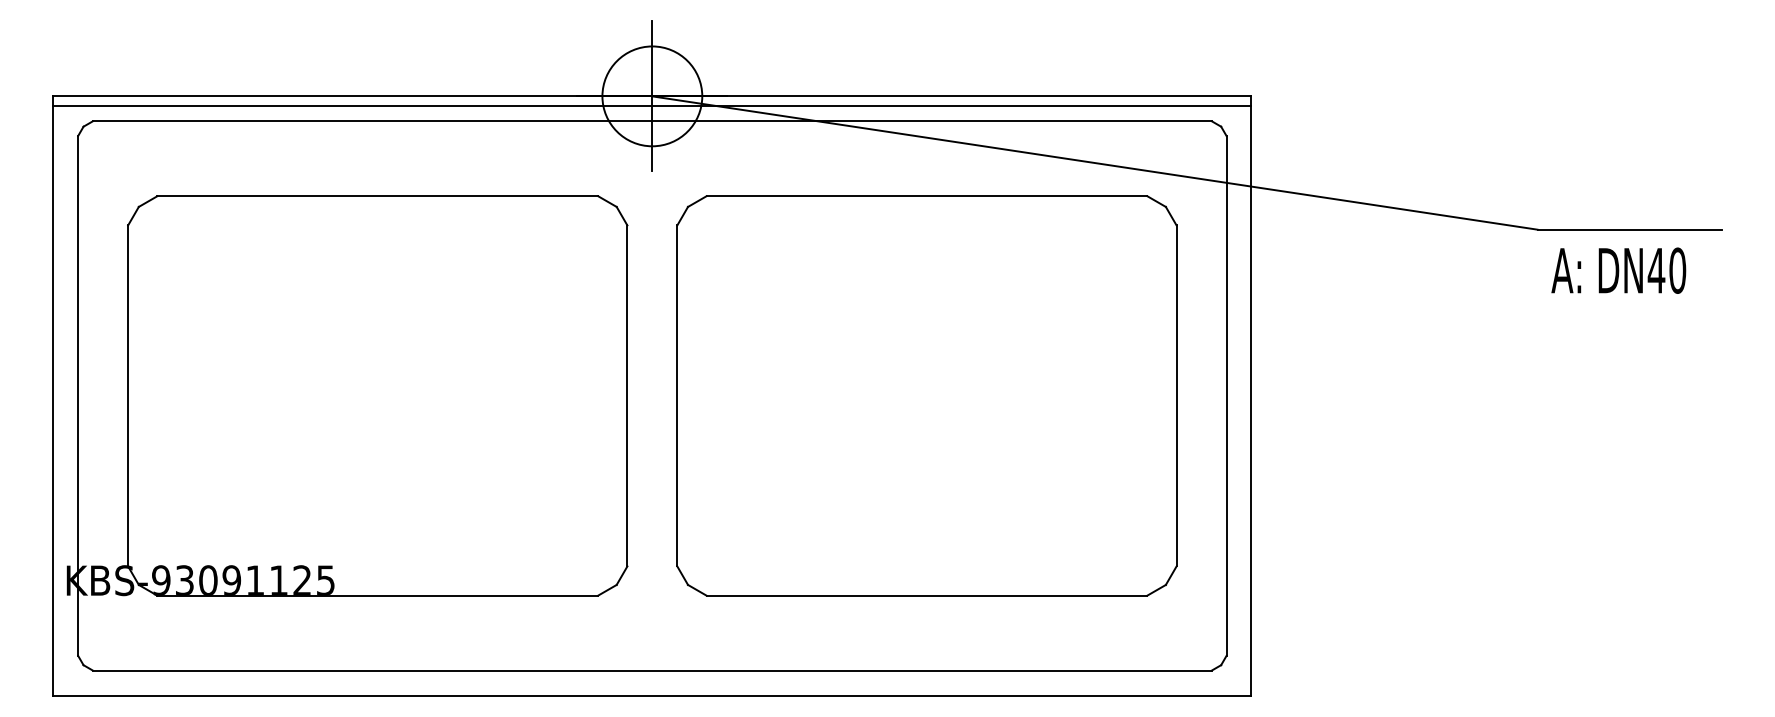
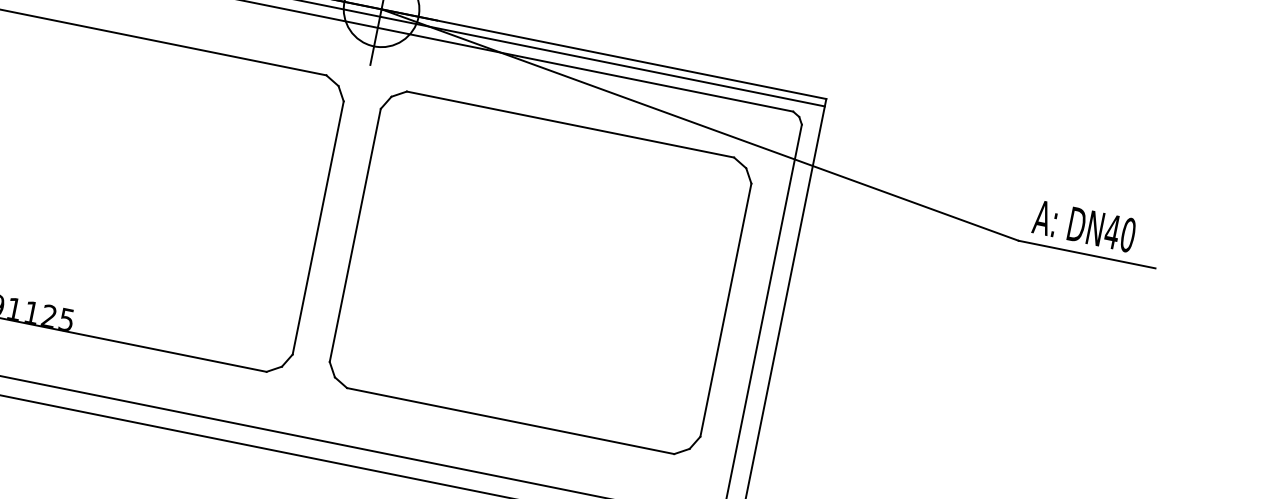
text: (1618, 270) -> (1084, 226), moved

